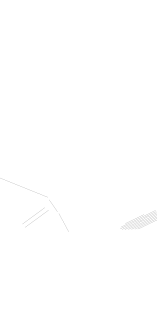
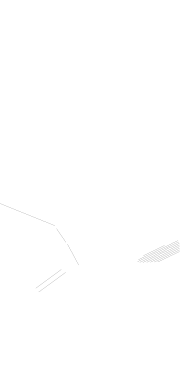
part: (34, 218) -> (49, 281), moved

